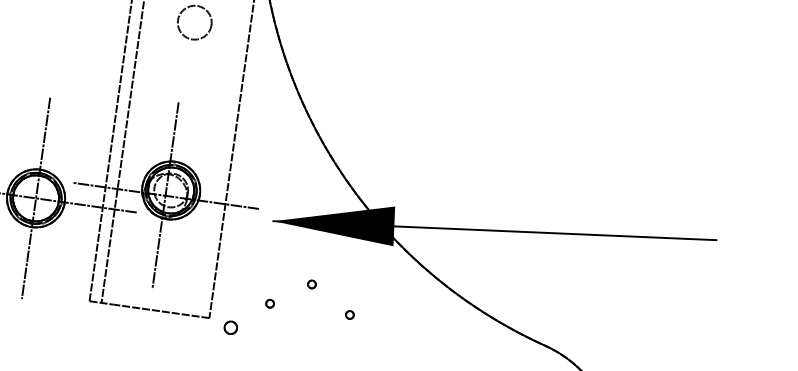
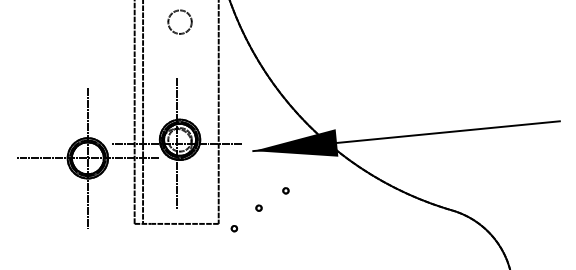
part: (349, 313) -> (314, 207), removed
part: (231, 327) -> (234, 228), size x0.62

